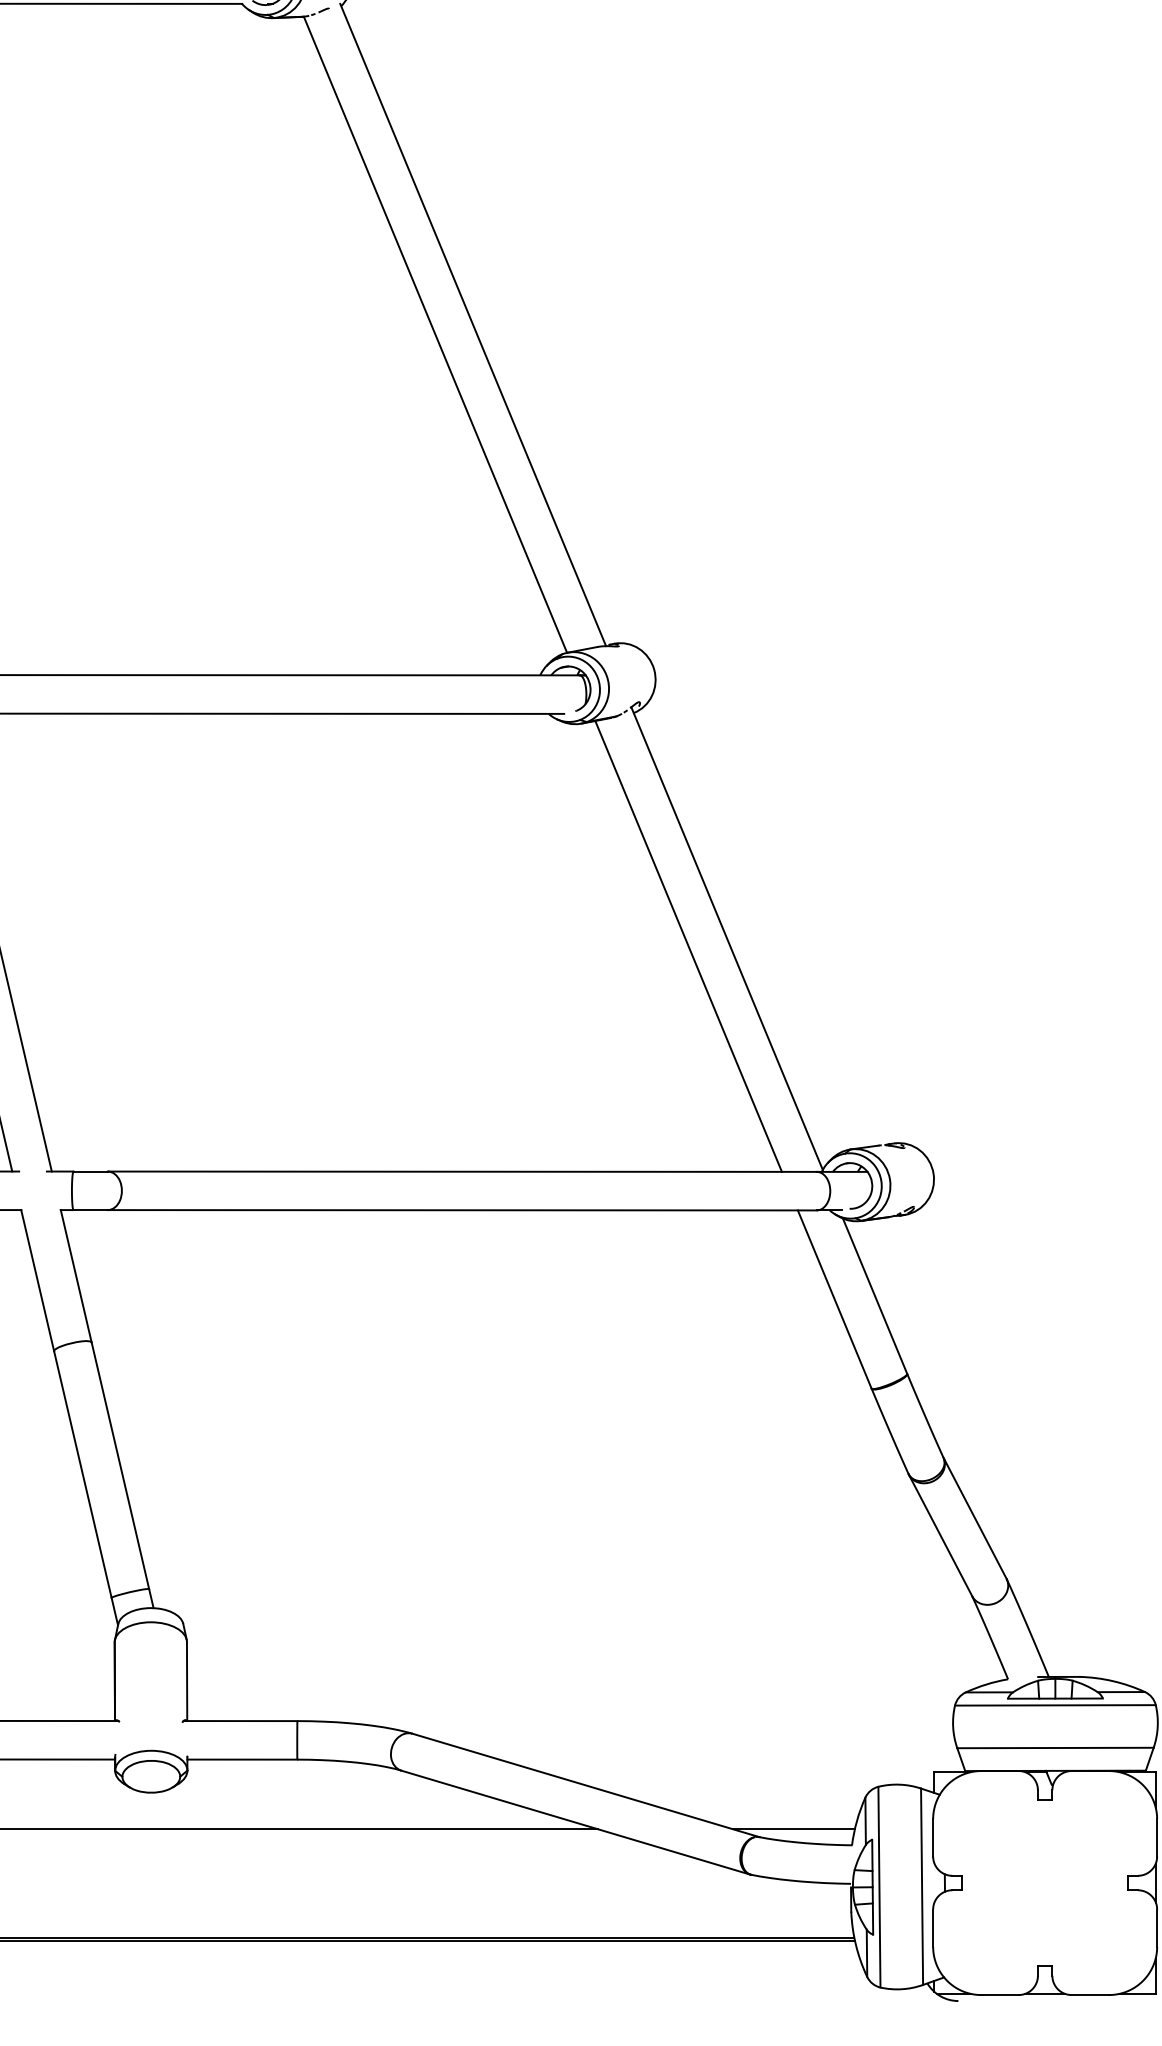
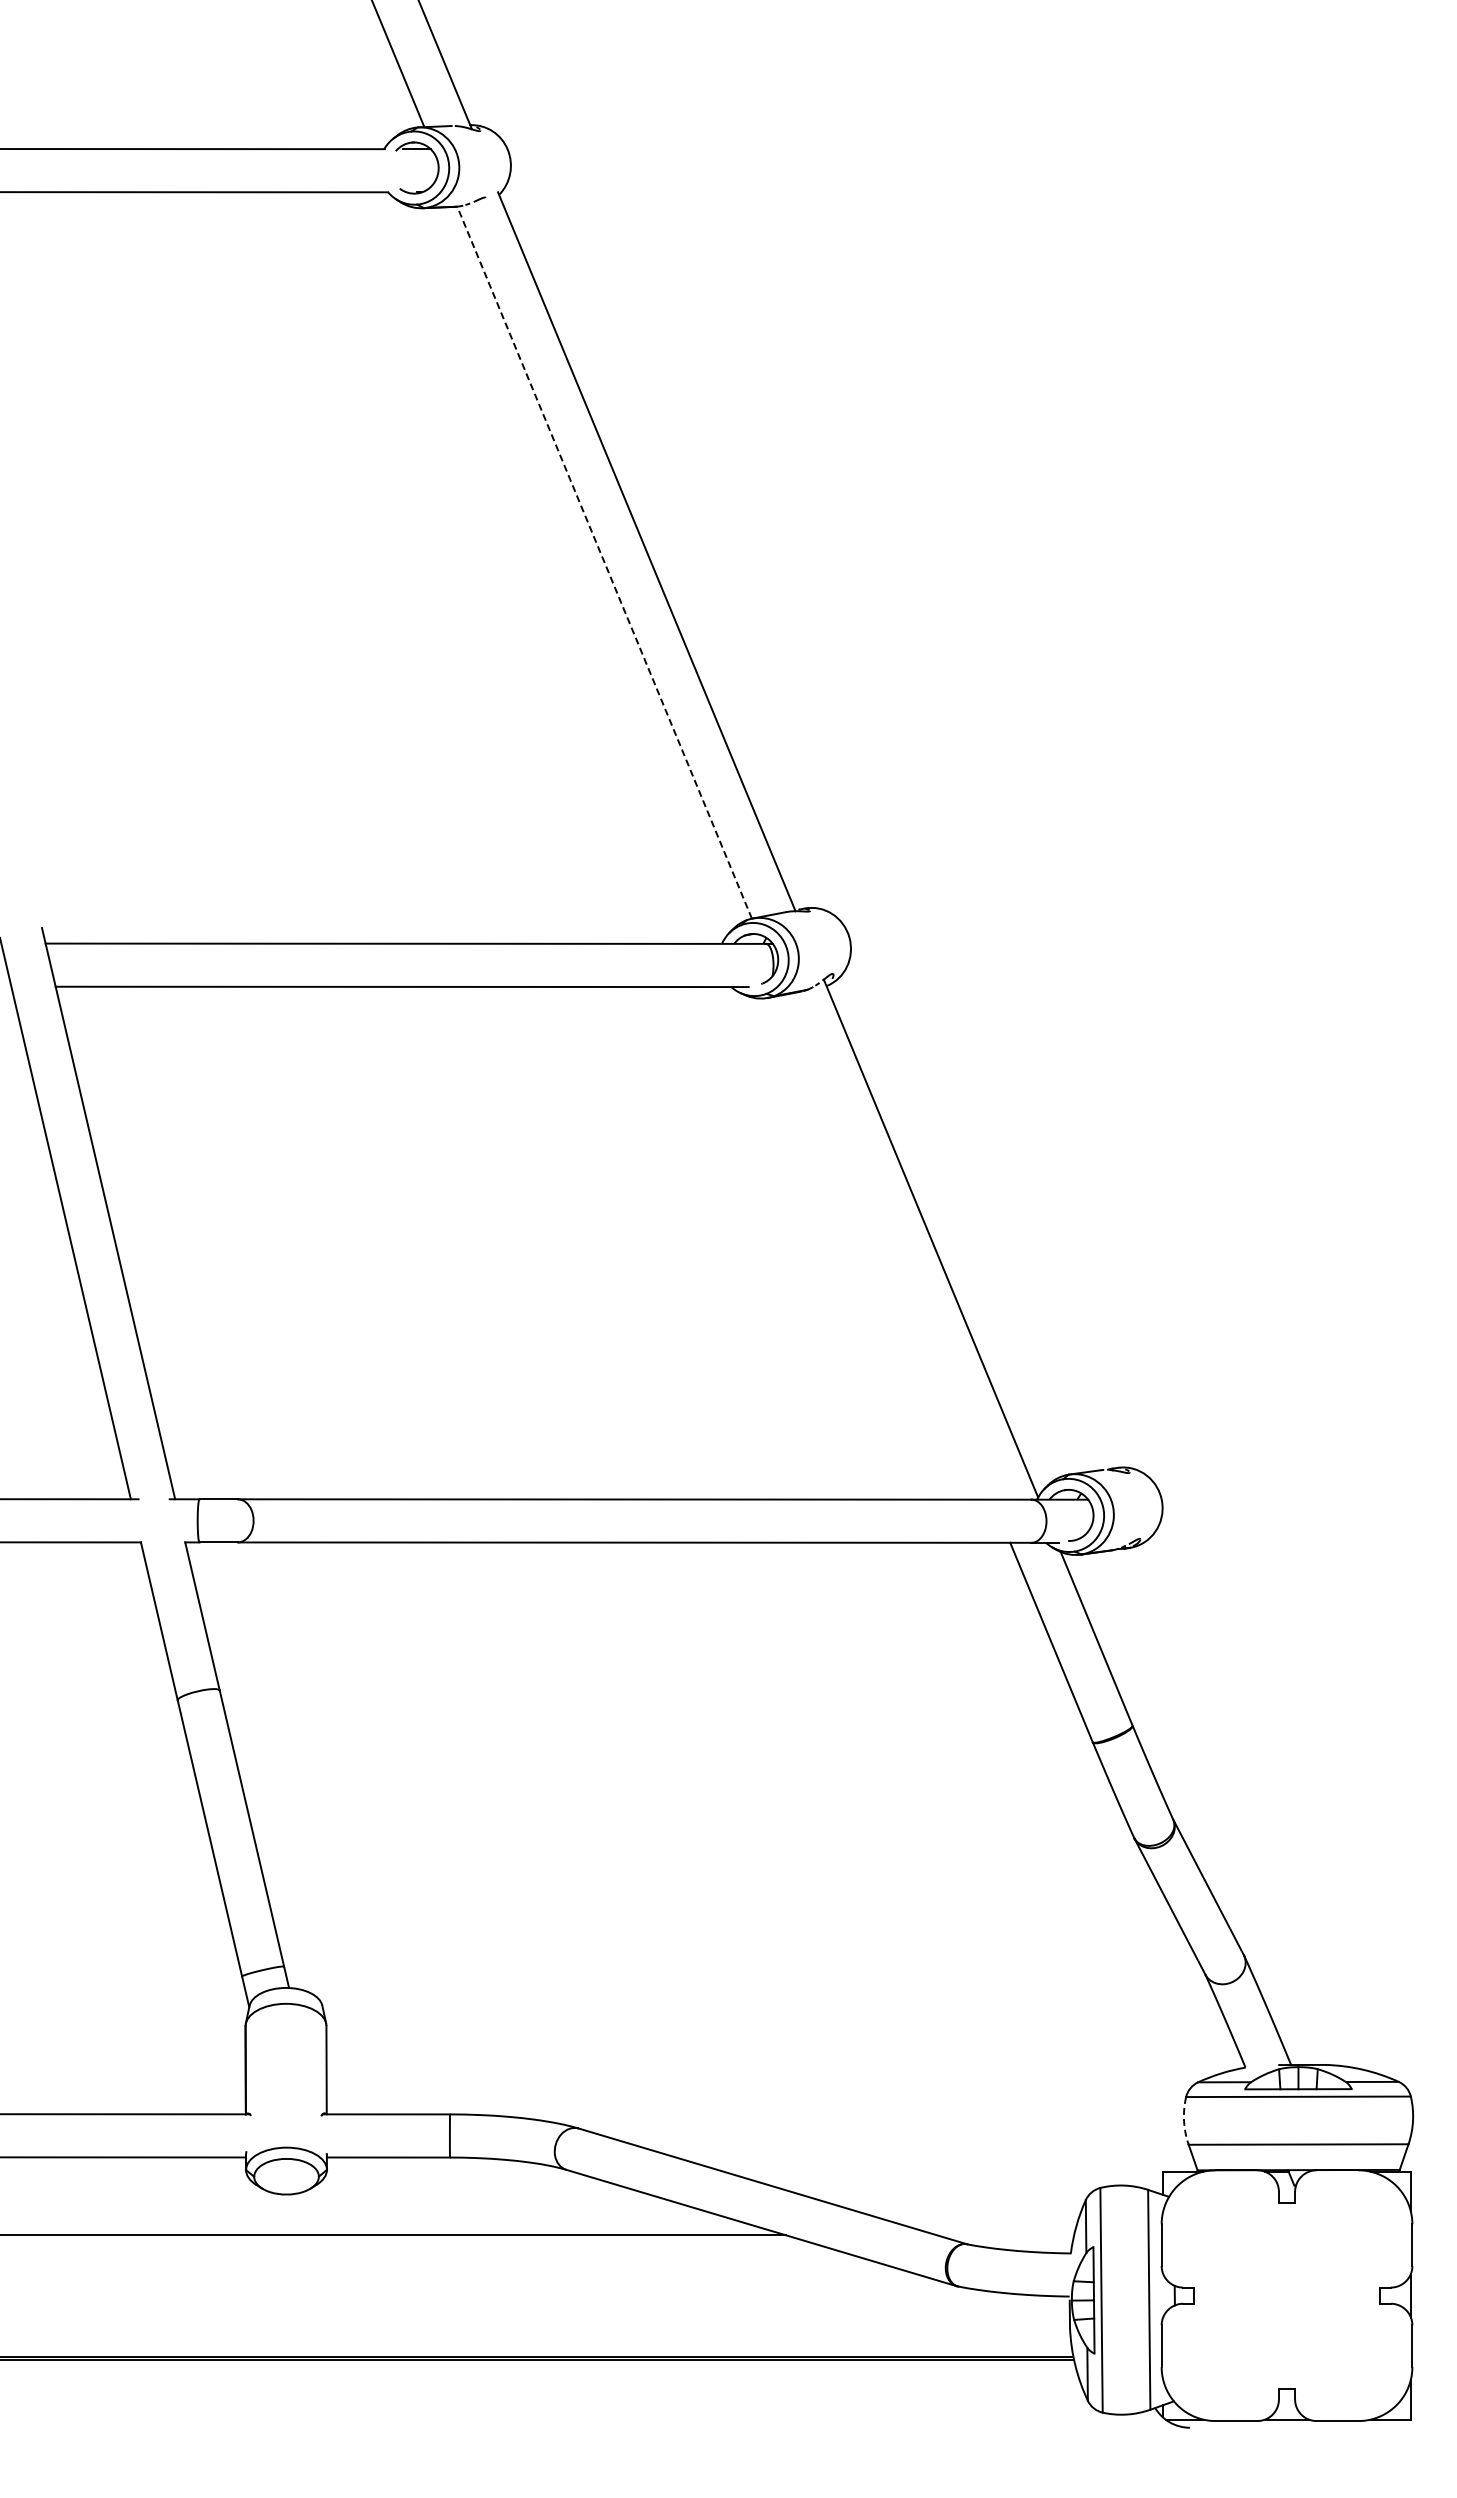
line: (435, 334) -> (604, 562), solid -> dashed
line: (688, 946) -> (887, 1247), removed
arc: (953, 1727) -> (1184, 2121), solid -> dashed
line: (793, 1829) -> (1005, 2235), removed

